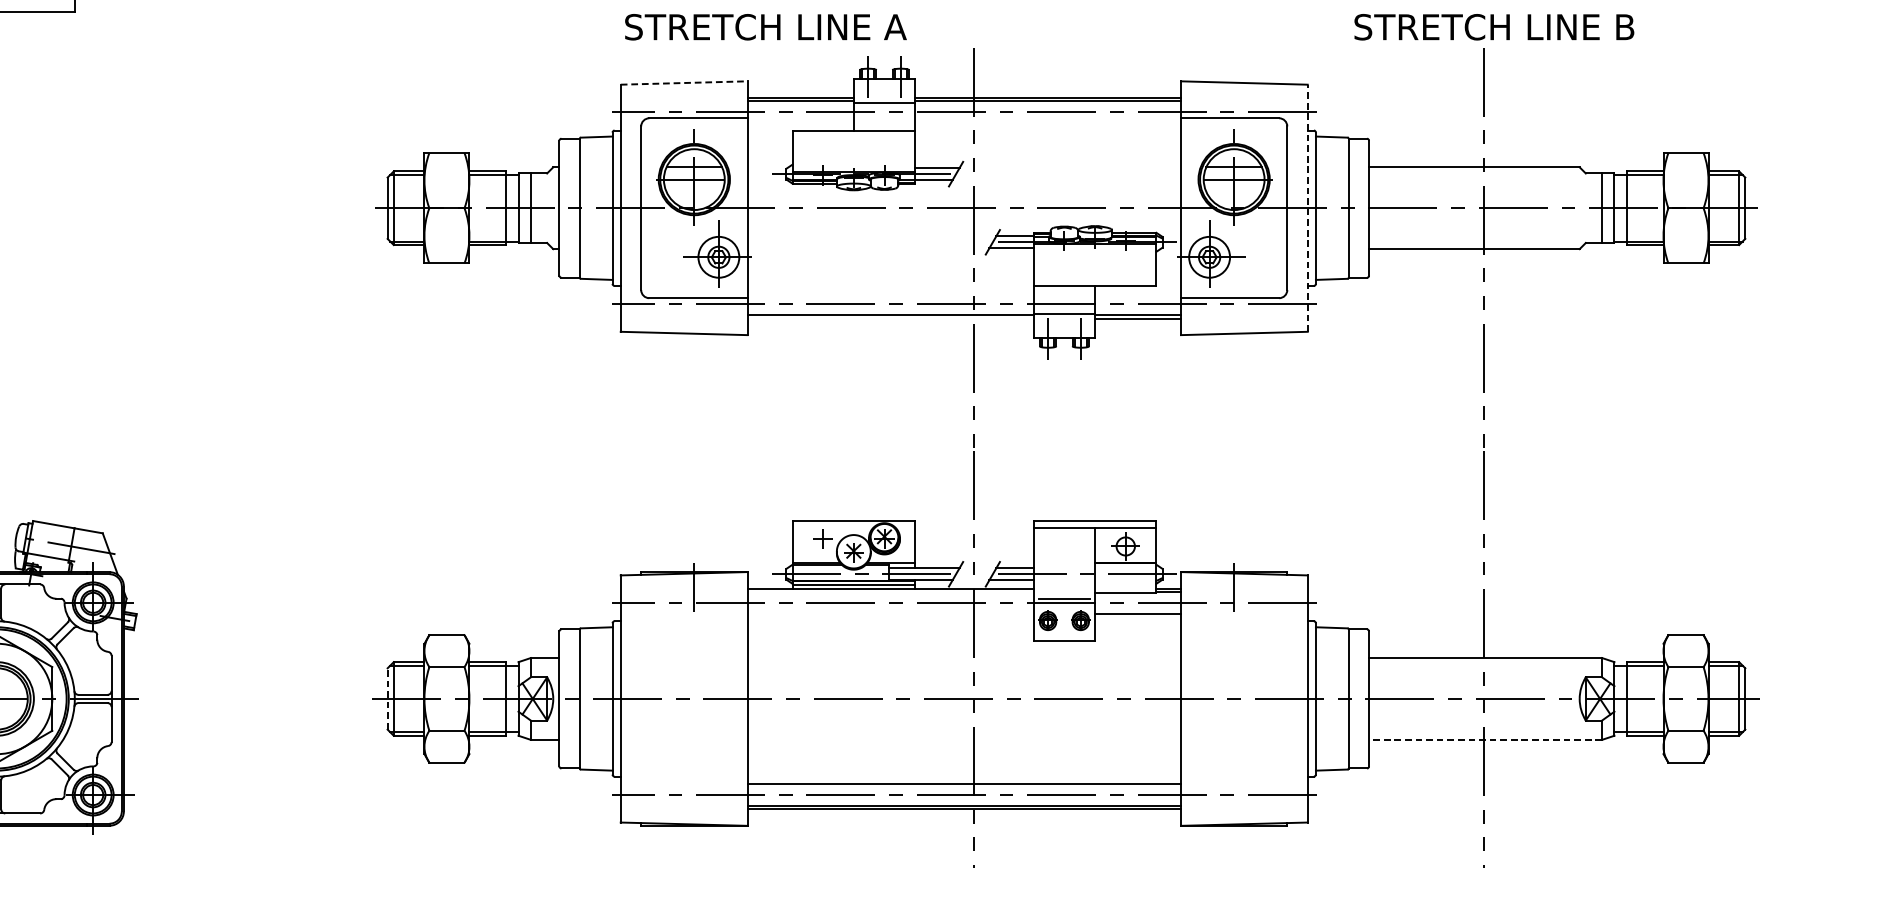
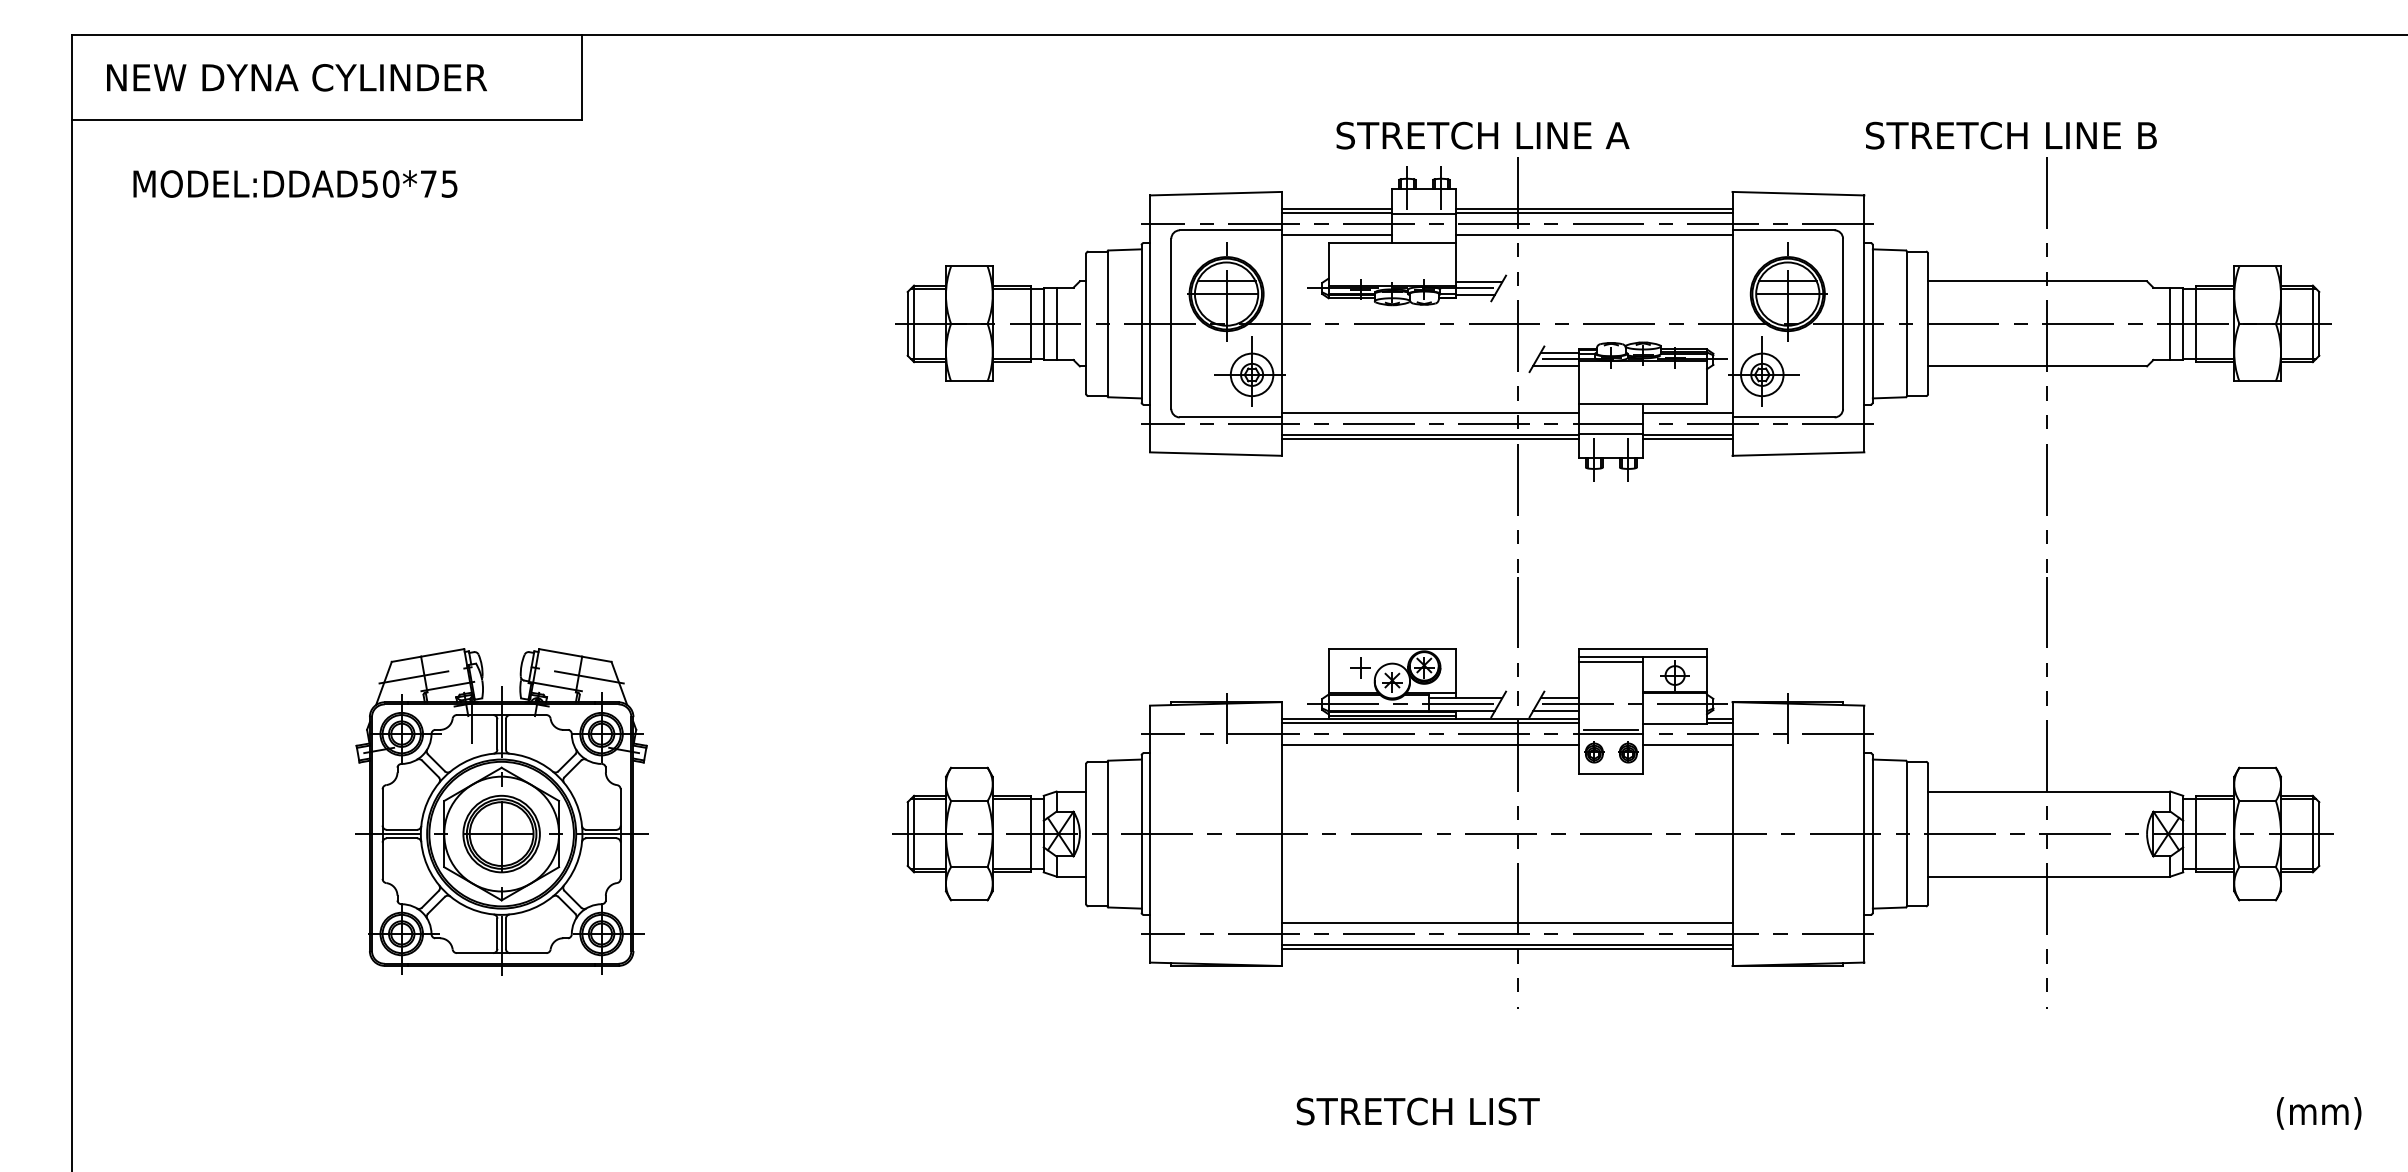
text: (765, 27) -> (1482, 135), moved
text: (1494, 27) -> (2011, 135), moved
line: (683, 82) -> (1215, 193), dashed -> solid
line: (800, 123) -> (1336, 235), added
line: (1048, 123) -> (1594, 235), added
line: (1307, 207) -> (1864, 323), dashed -> solid
line: (890, 293) -> (1430, 412), added
line: (1137, 293) -> (1687, 412), added
line: (890, 318) -> (1430, 438), added
line: (1064, 532) -> (1611, 661), added
line: (890, 591) -> (1430, 722), added
line: (890, 613) -> (1430, 745), added
line: (387, 699) -> (907, 834), dashed -> solid
line: (1484, 739) -> (2048, 876), dashed -> solid

